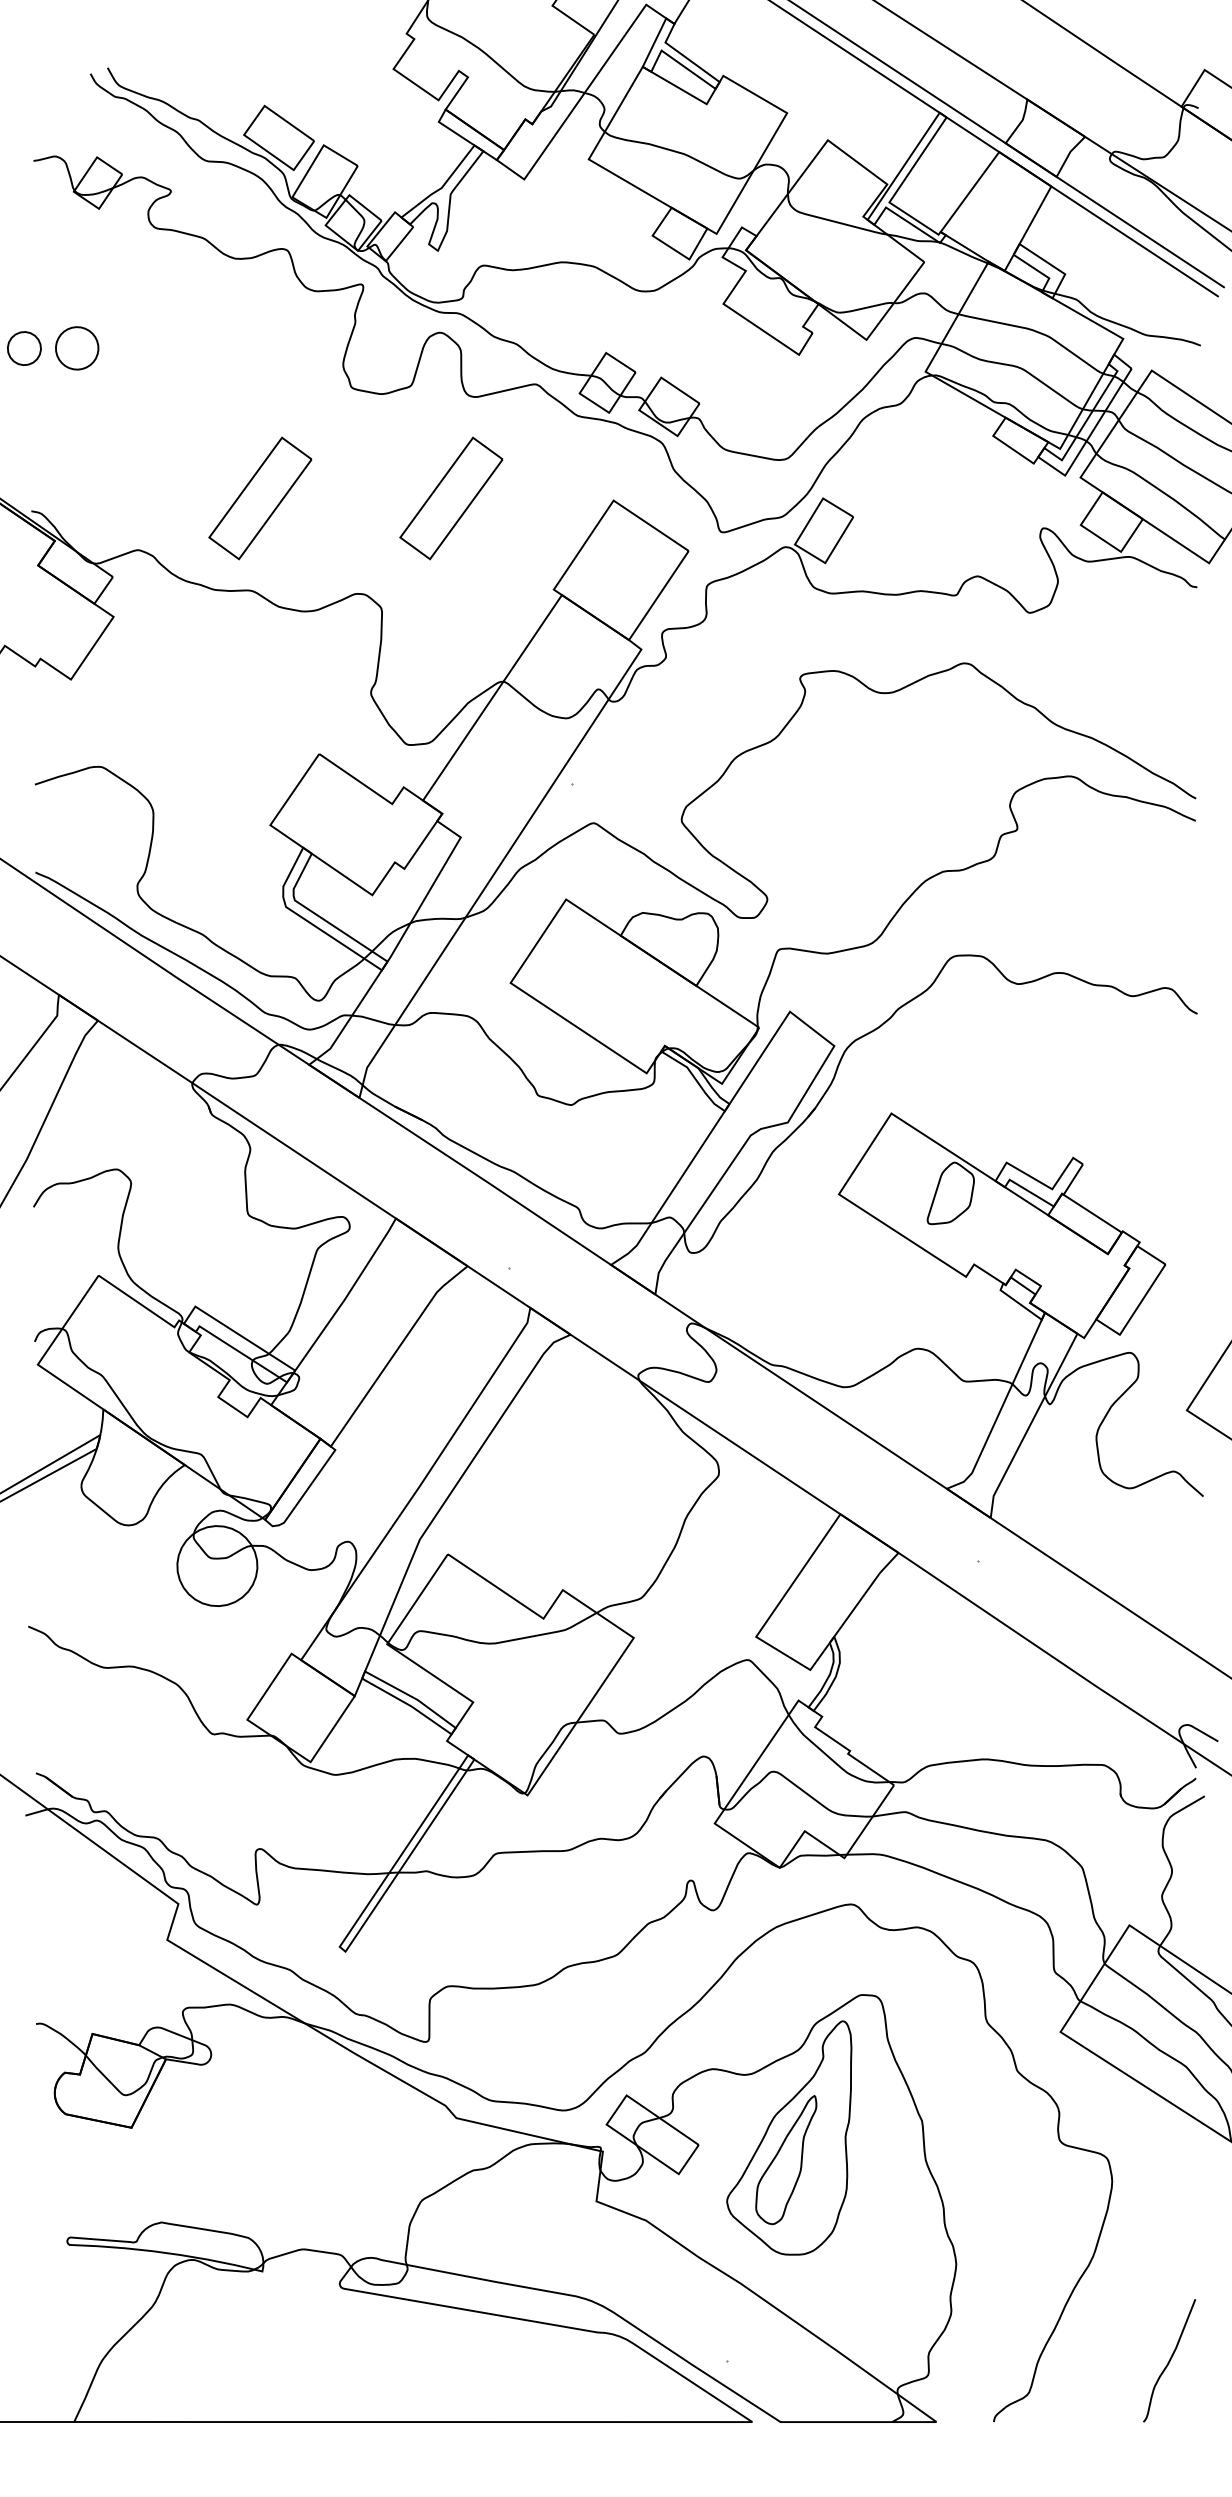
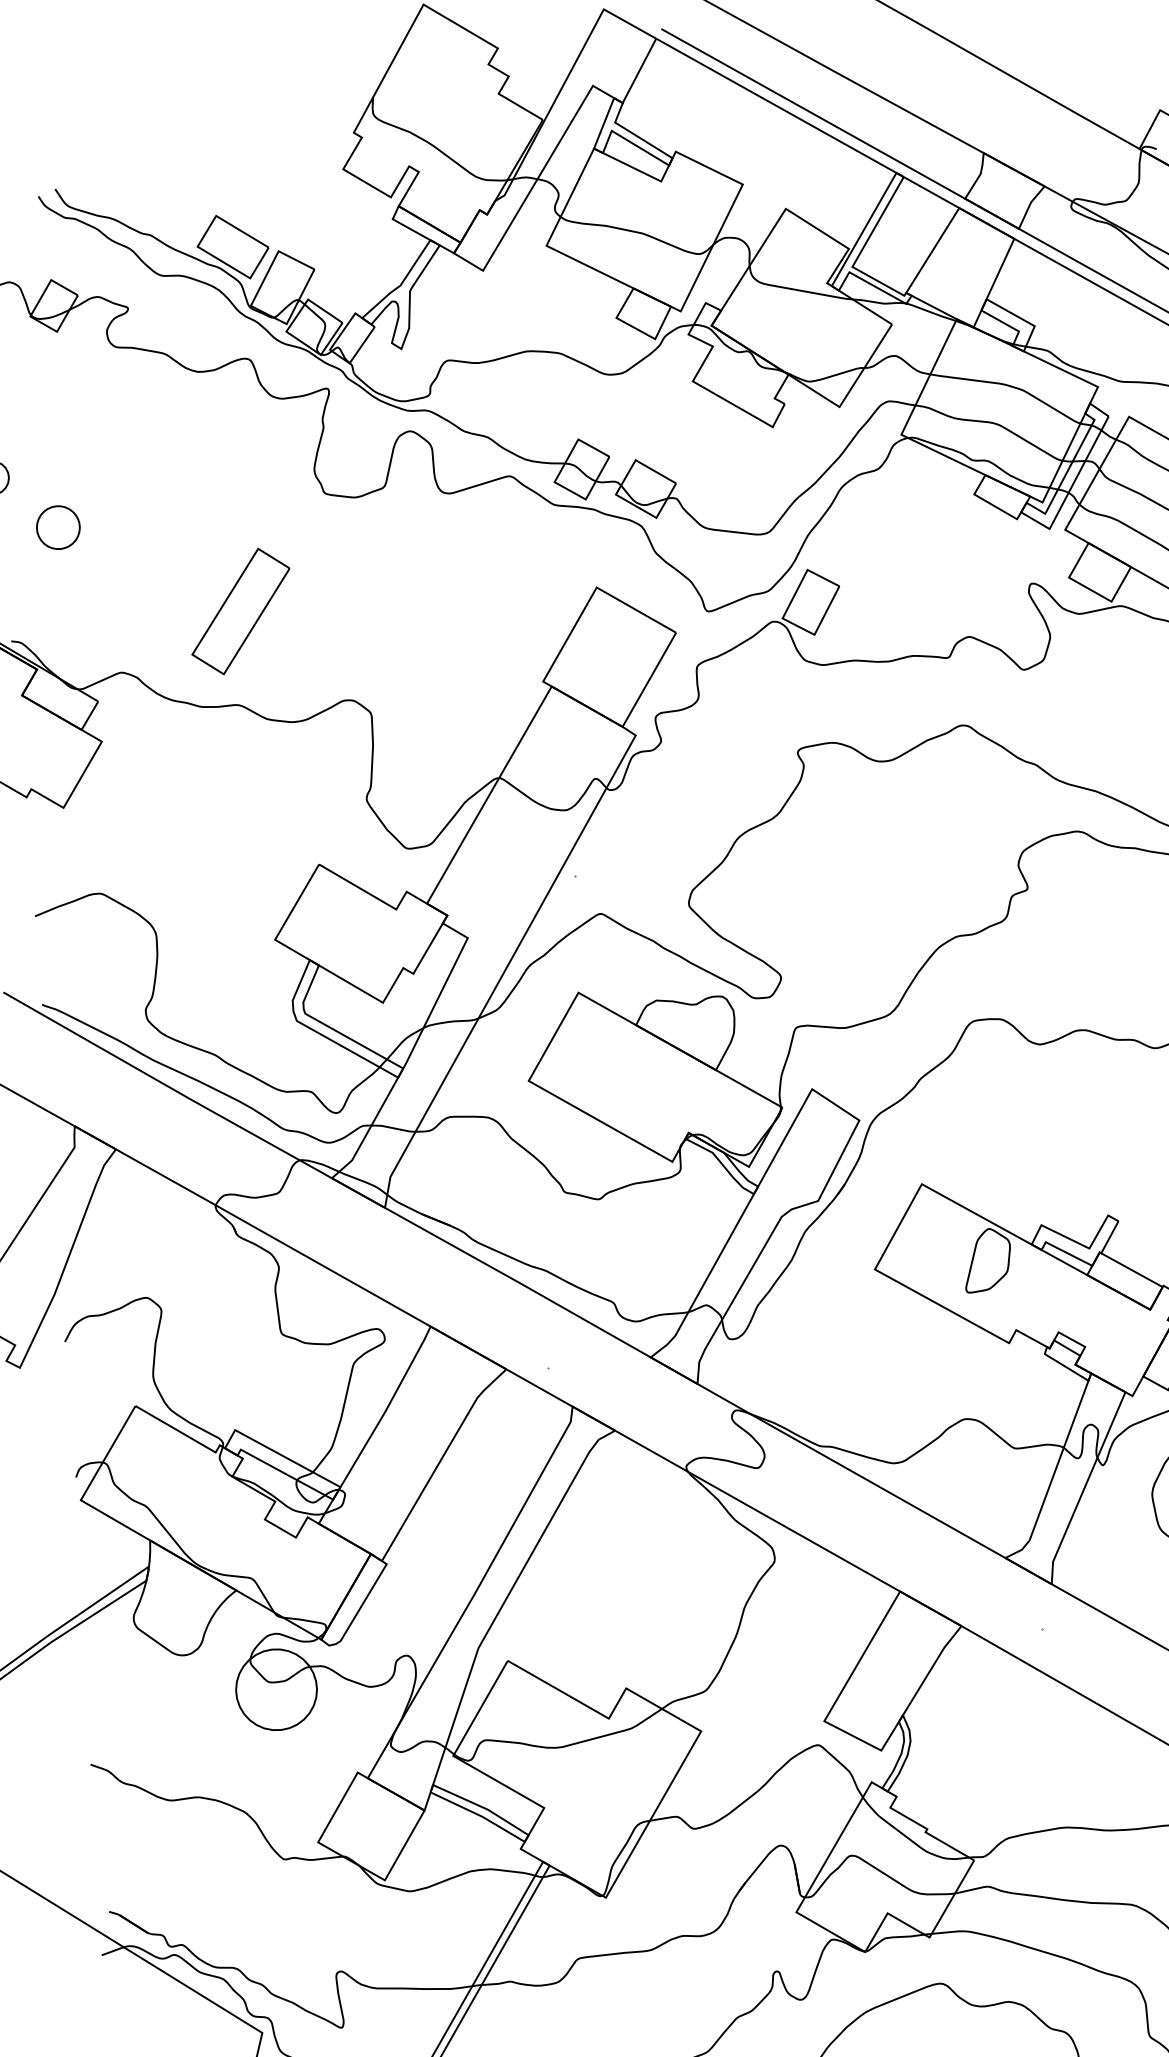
part: (77, 348) -> (58, 527), moved
part: (451, 498) -> (433, 597), removed

